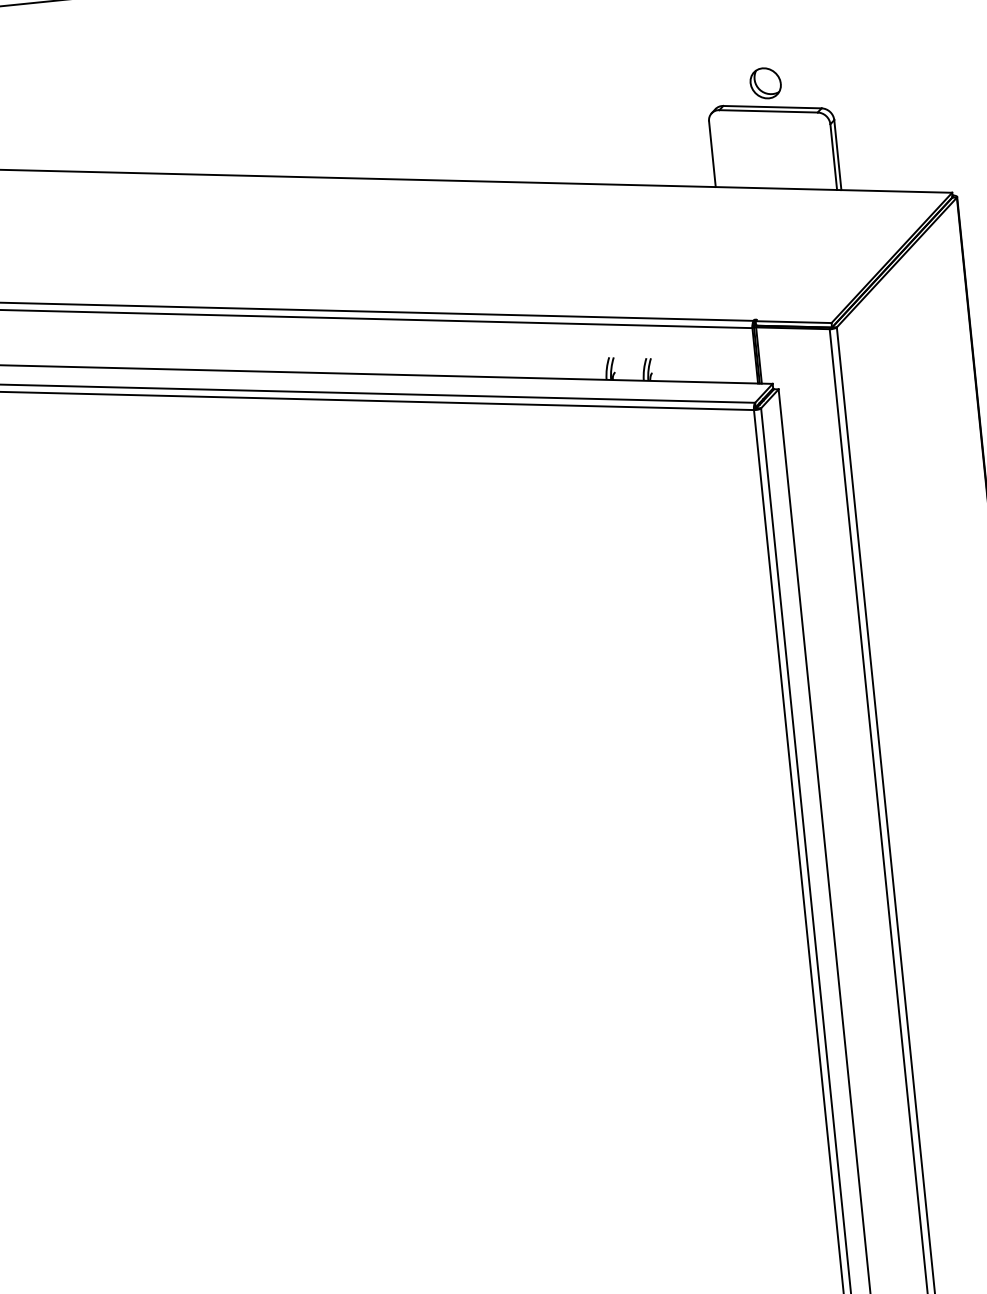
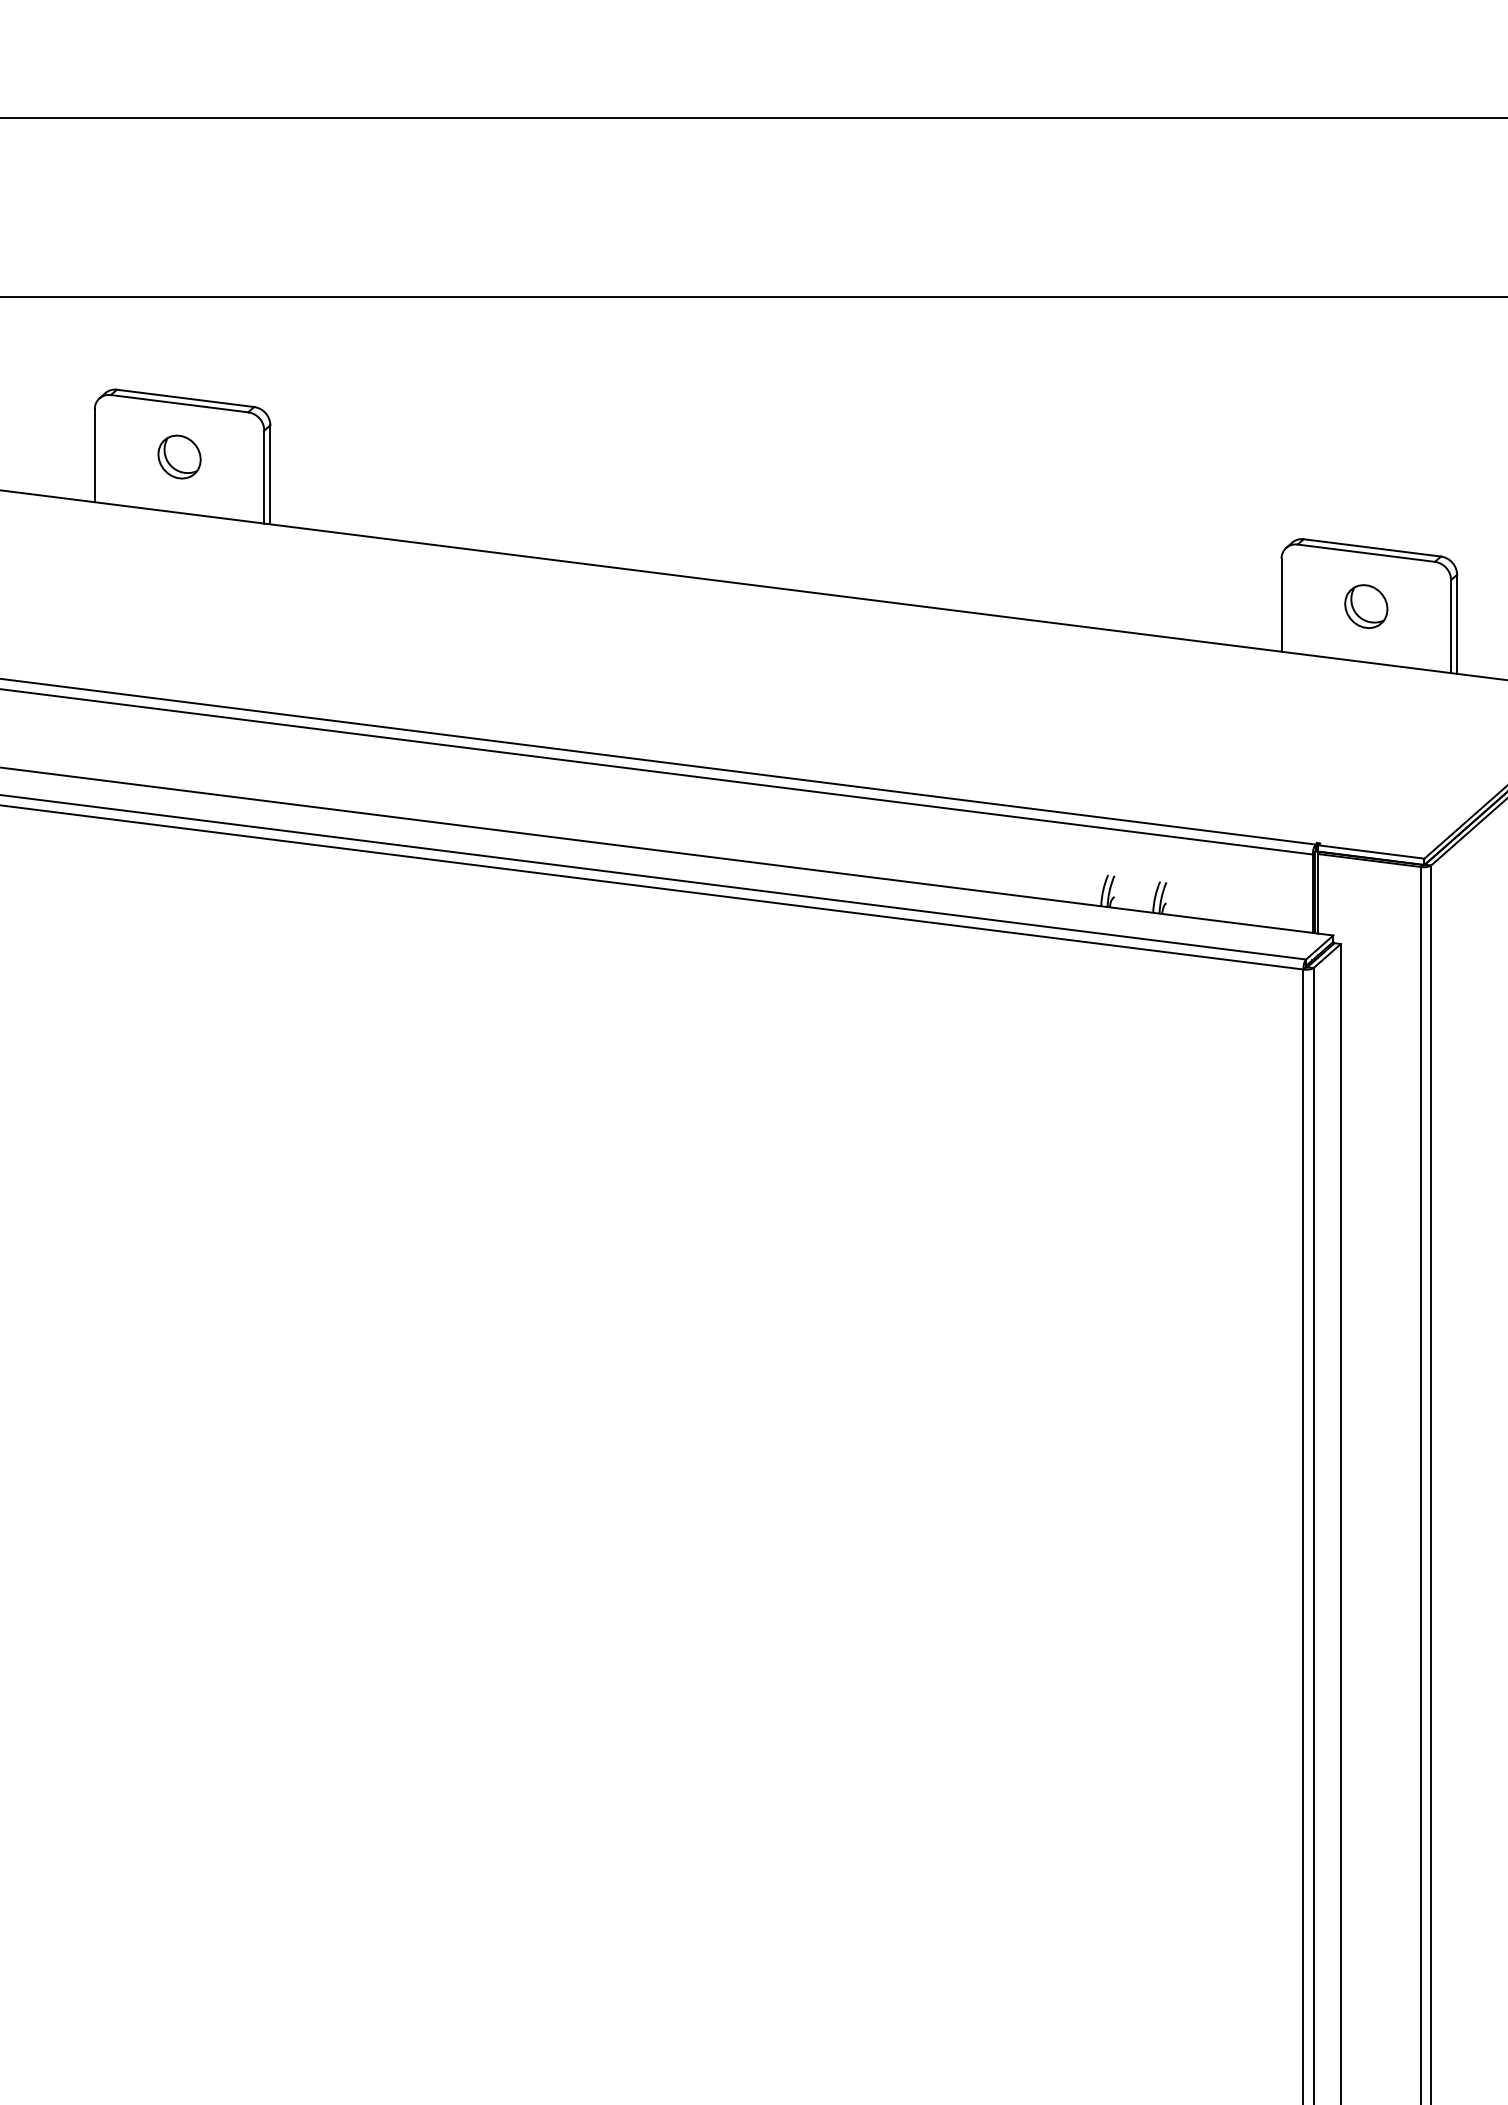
part: (765, 83) -> (1366, 606), moved

